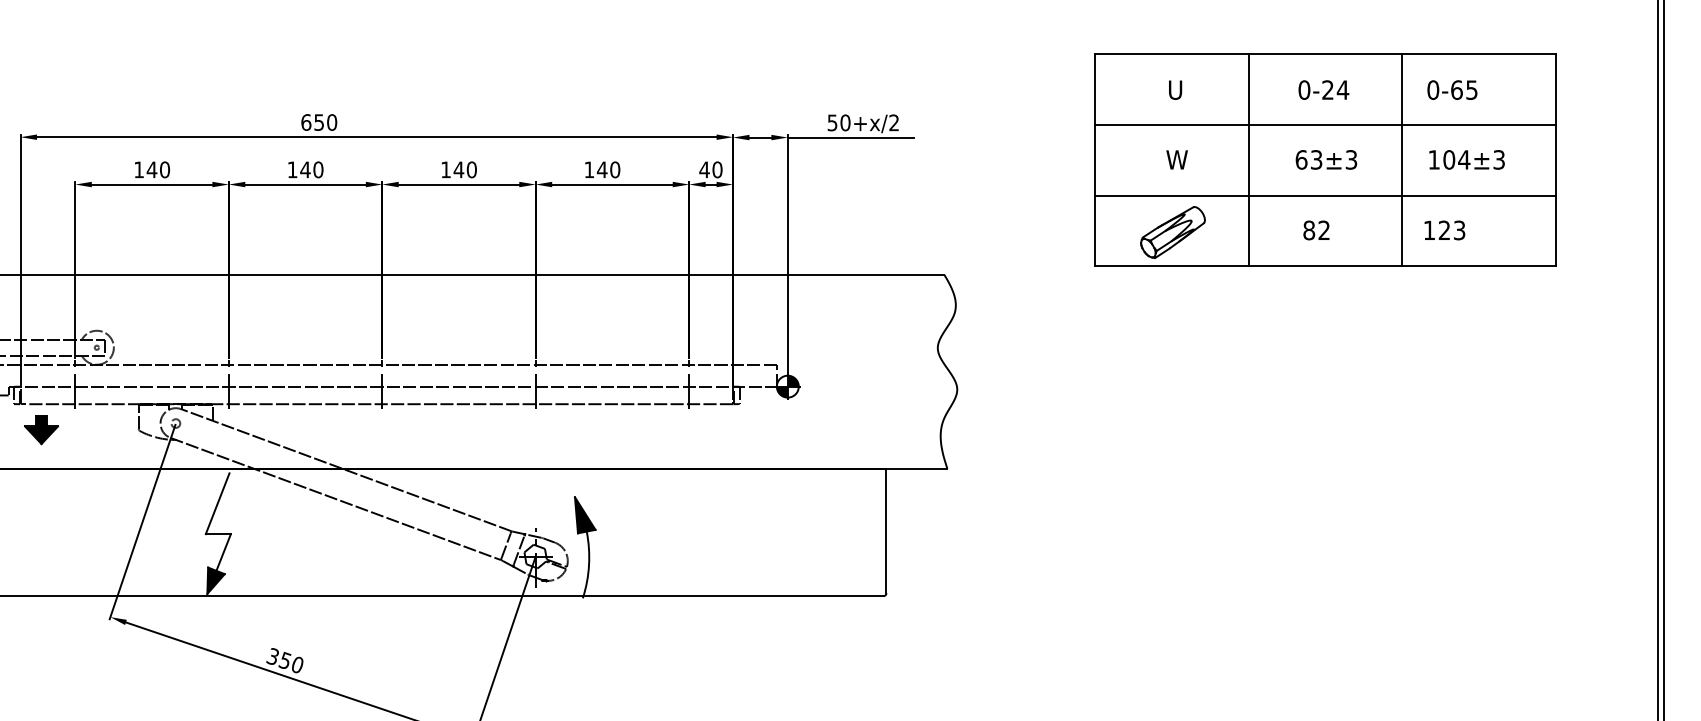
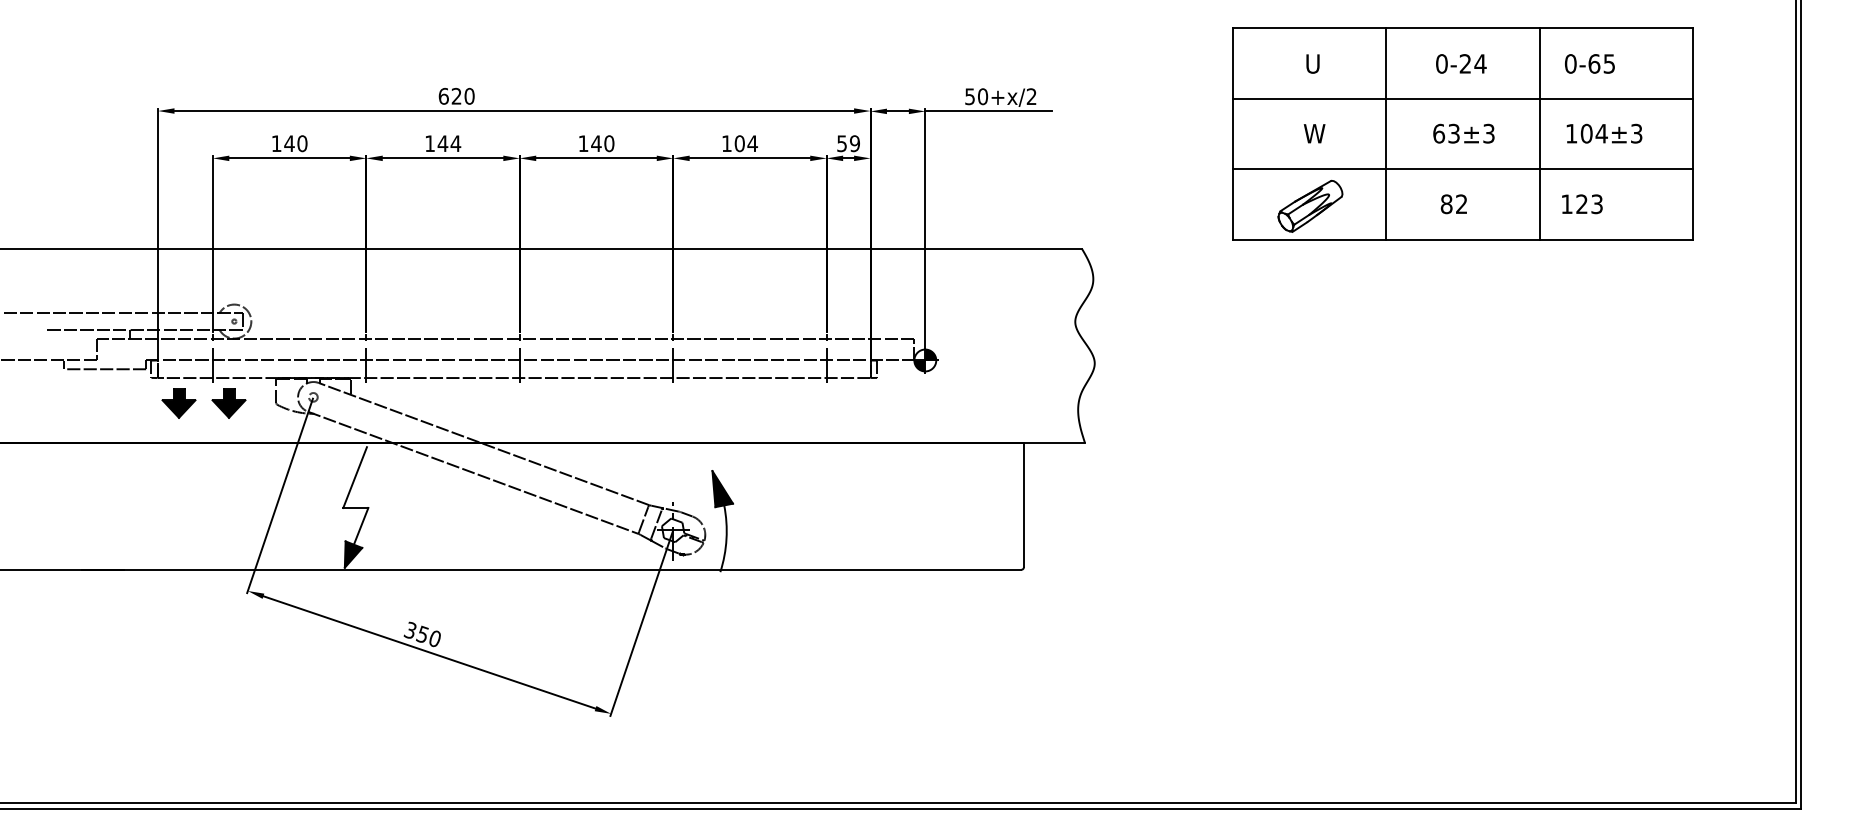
text: (319, 121) -> (456, 95), 650 -> 620
text: (318, 169) -> (455, 143), 140 -> 144
text: (608, 169) -> (745, 143), 140 -> 104
text: (710, 169) -> (847, 143), 40 -> 59
part: (91, 429) -> (228, 403), added

